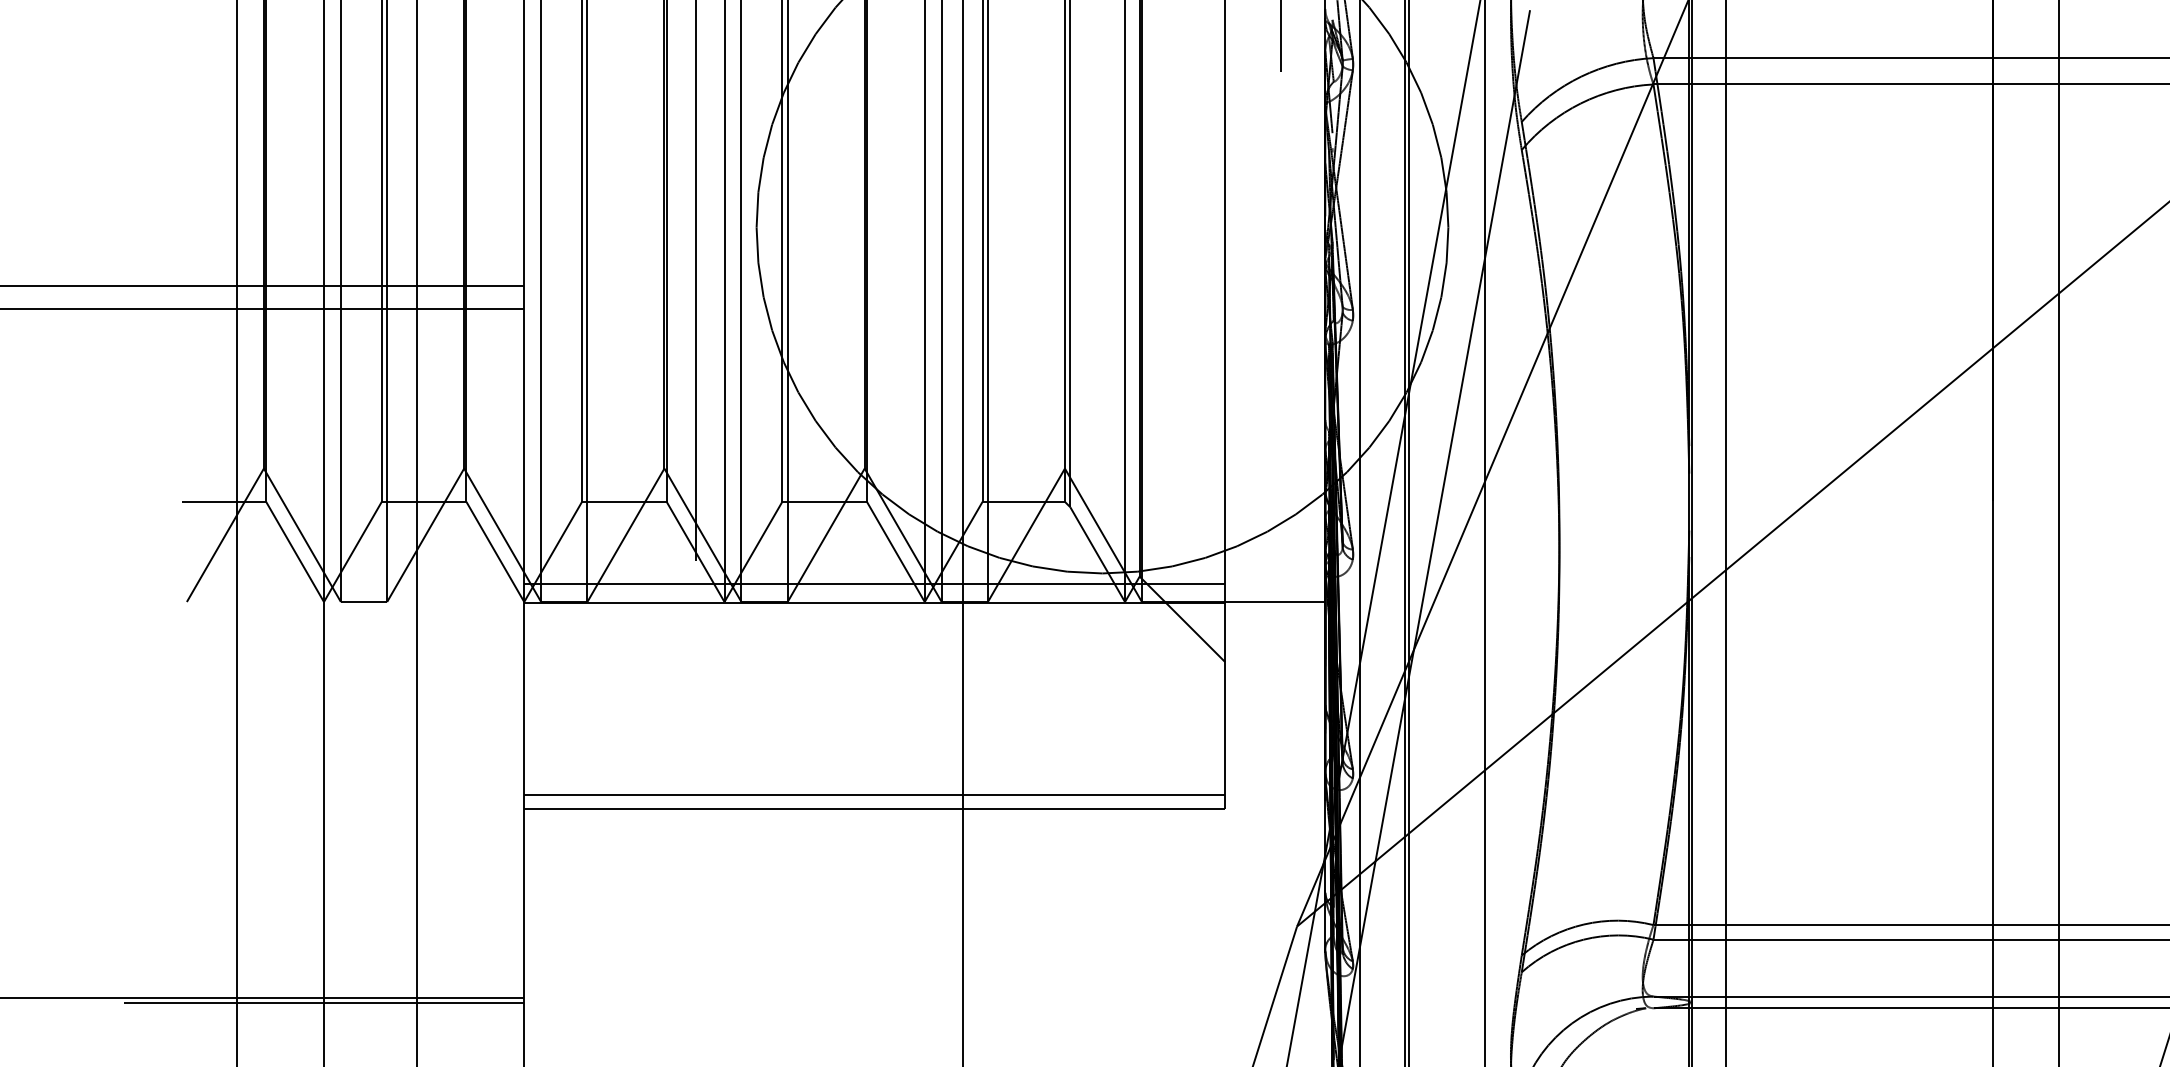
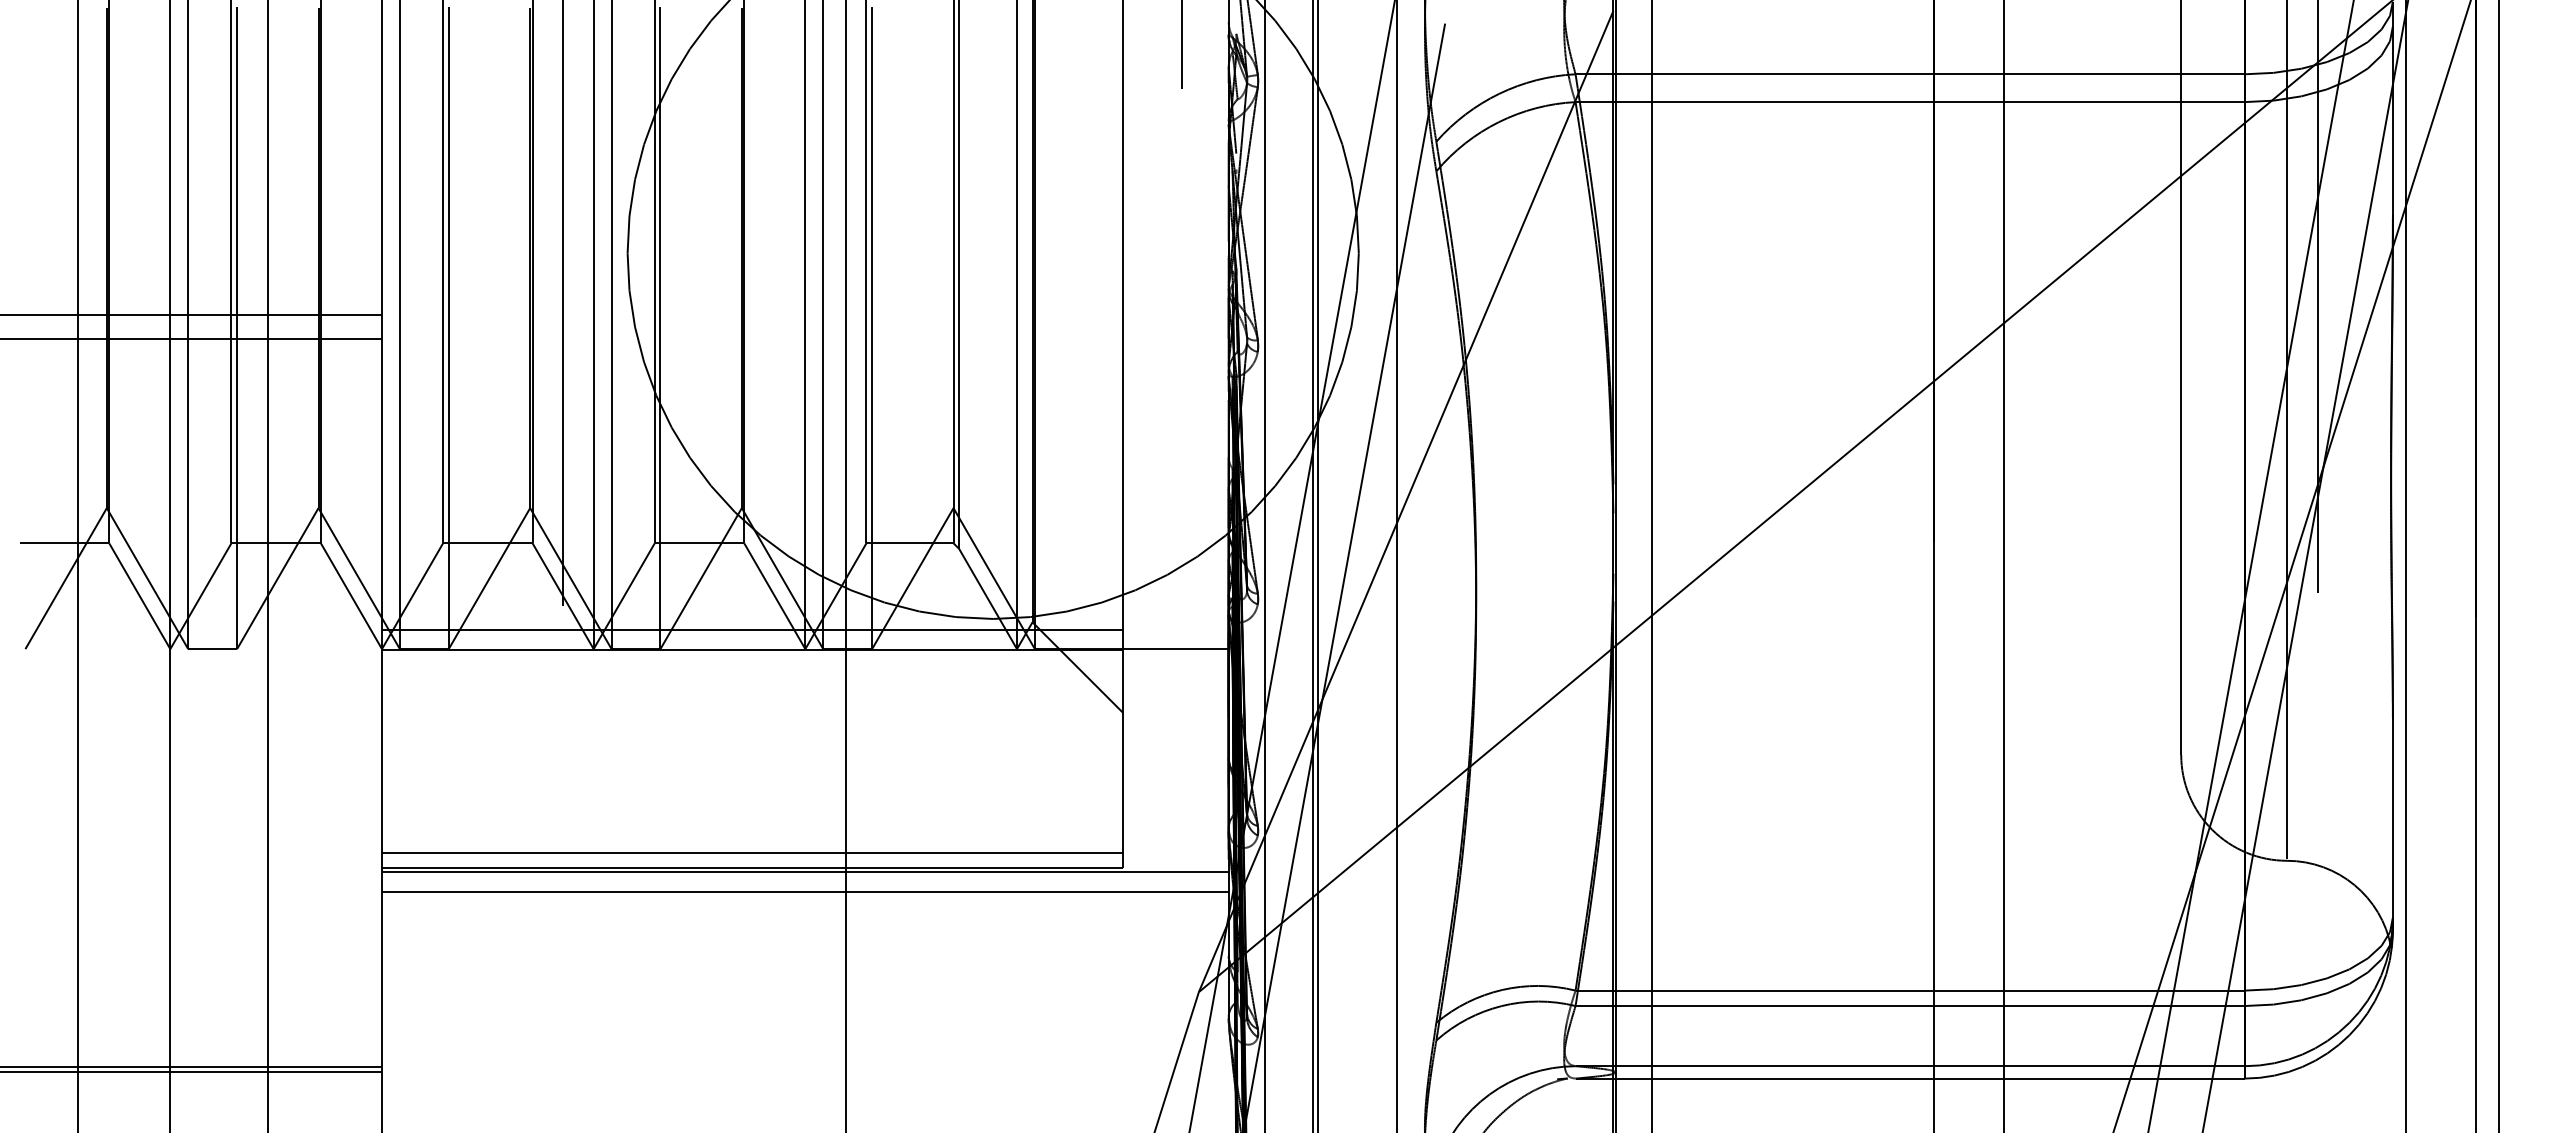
line: (924, 812) -> (805, 871), added
line: (924, 831) -> (805, 891), added

